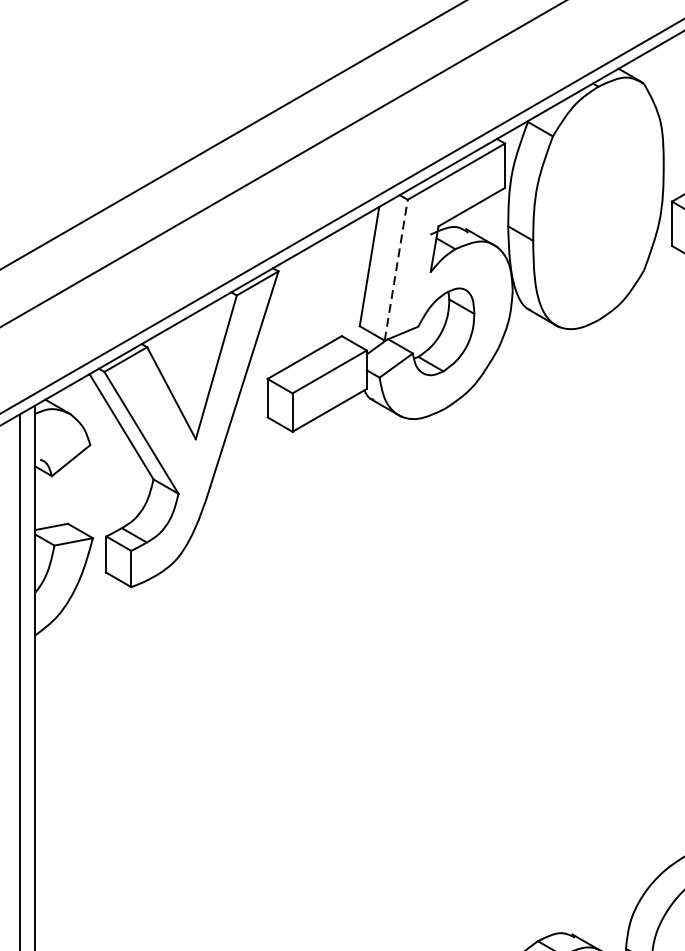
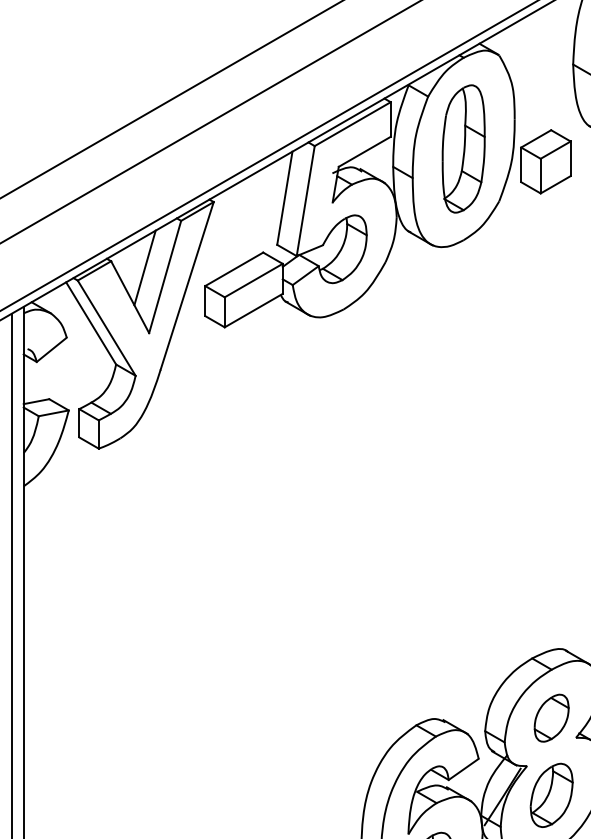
part: (598, 202) -> (463, 148), added
line: (395, 270) -> (305, 201), dashed -> solid
line: (189, 355) -> (144, 267), added

